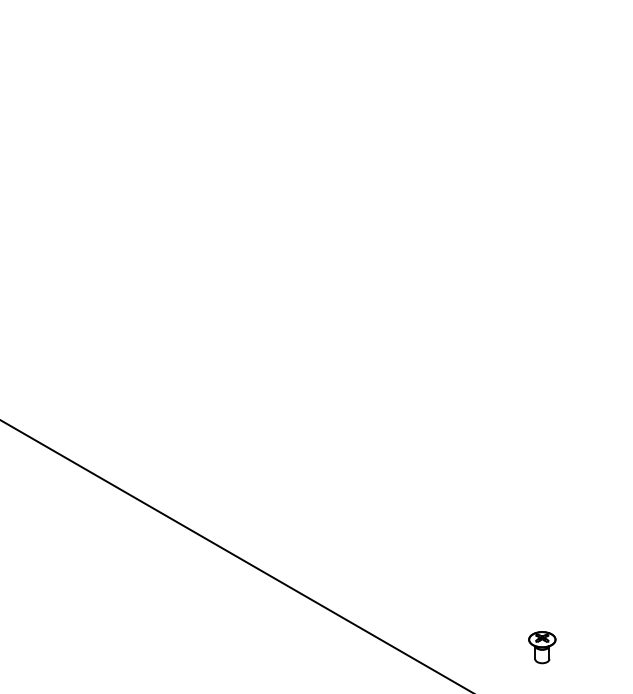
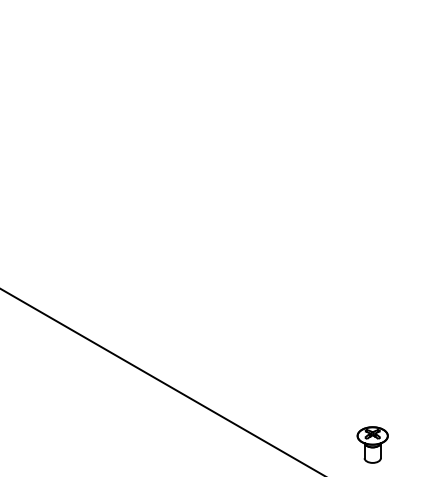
part: (542, 646) -> (372, 444), size x1.67

